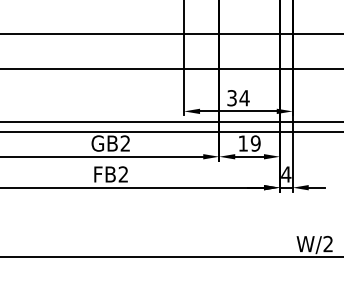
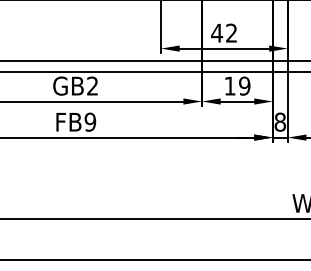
text: (237, 98) -> (223, 33), 34 -> 42
text: (123, 174) -> (90, 122), FB2 -> FB9
text: (286, 174) -> (280, 122), 4 -> 8

